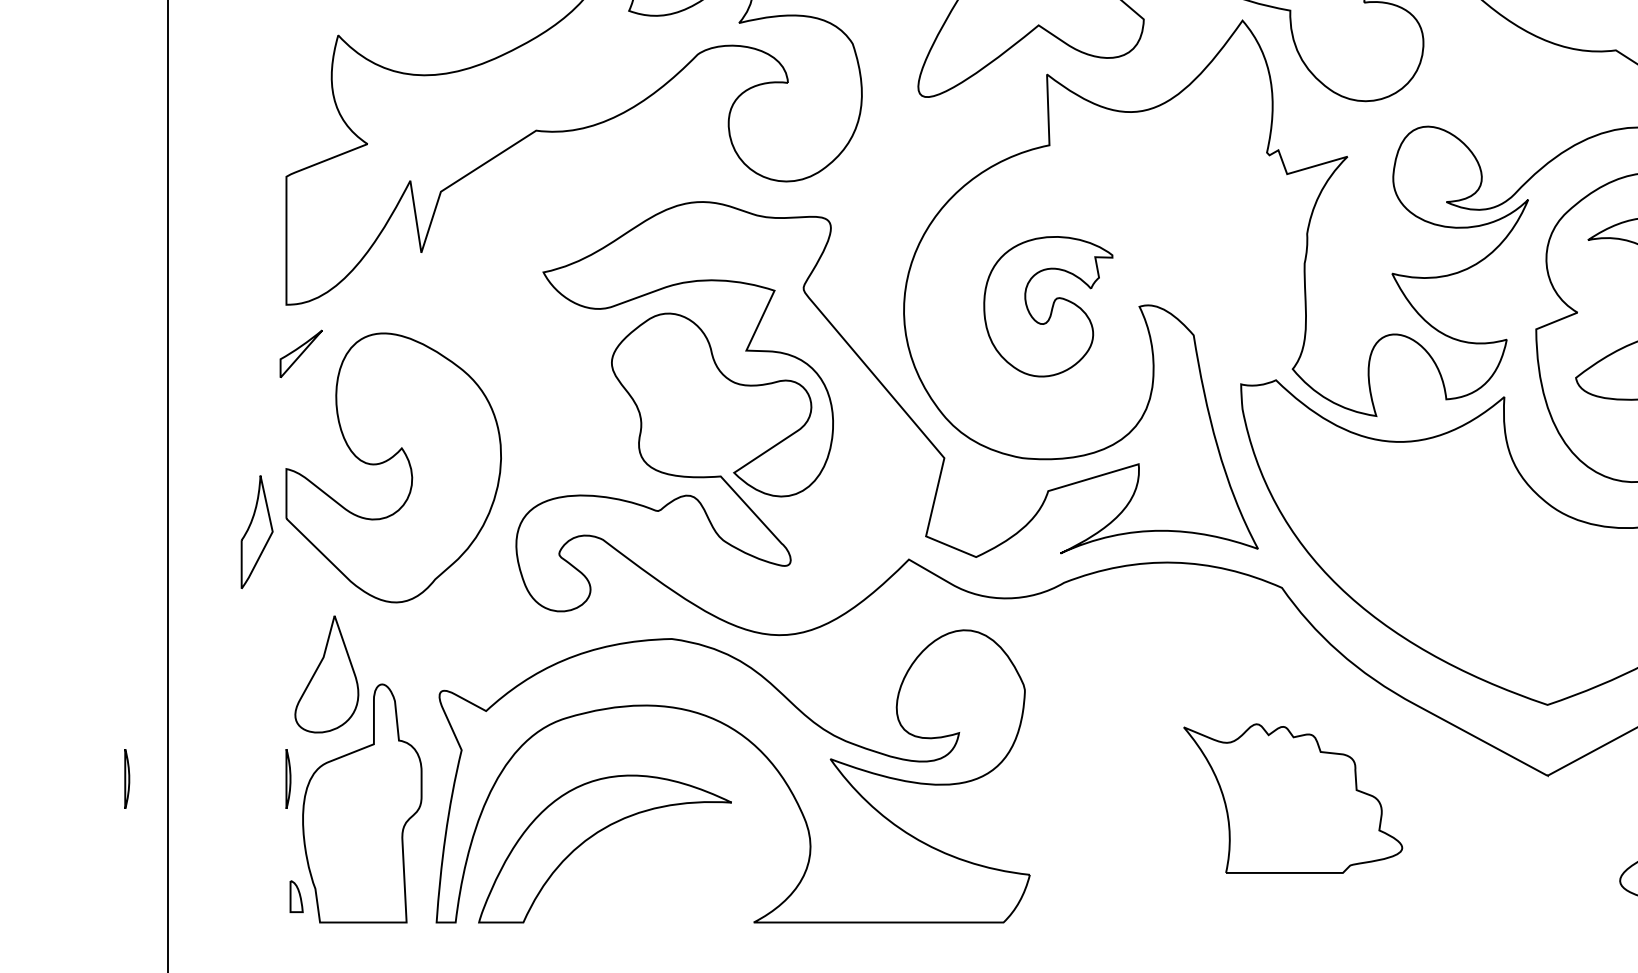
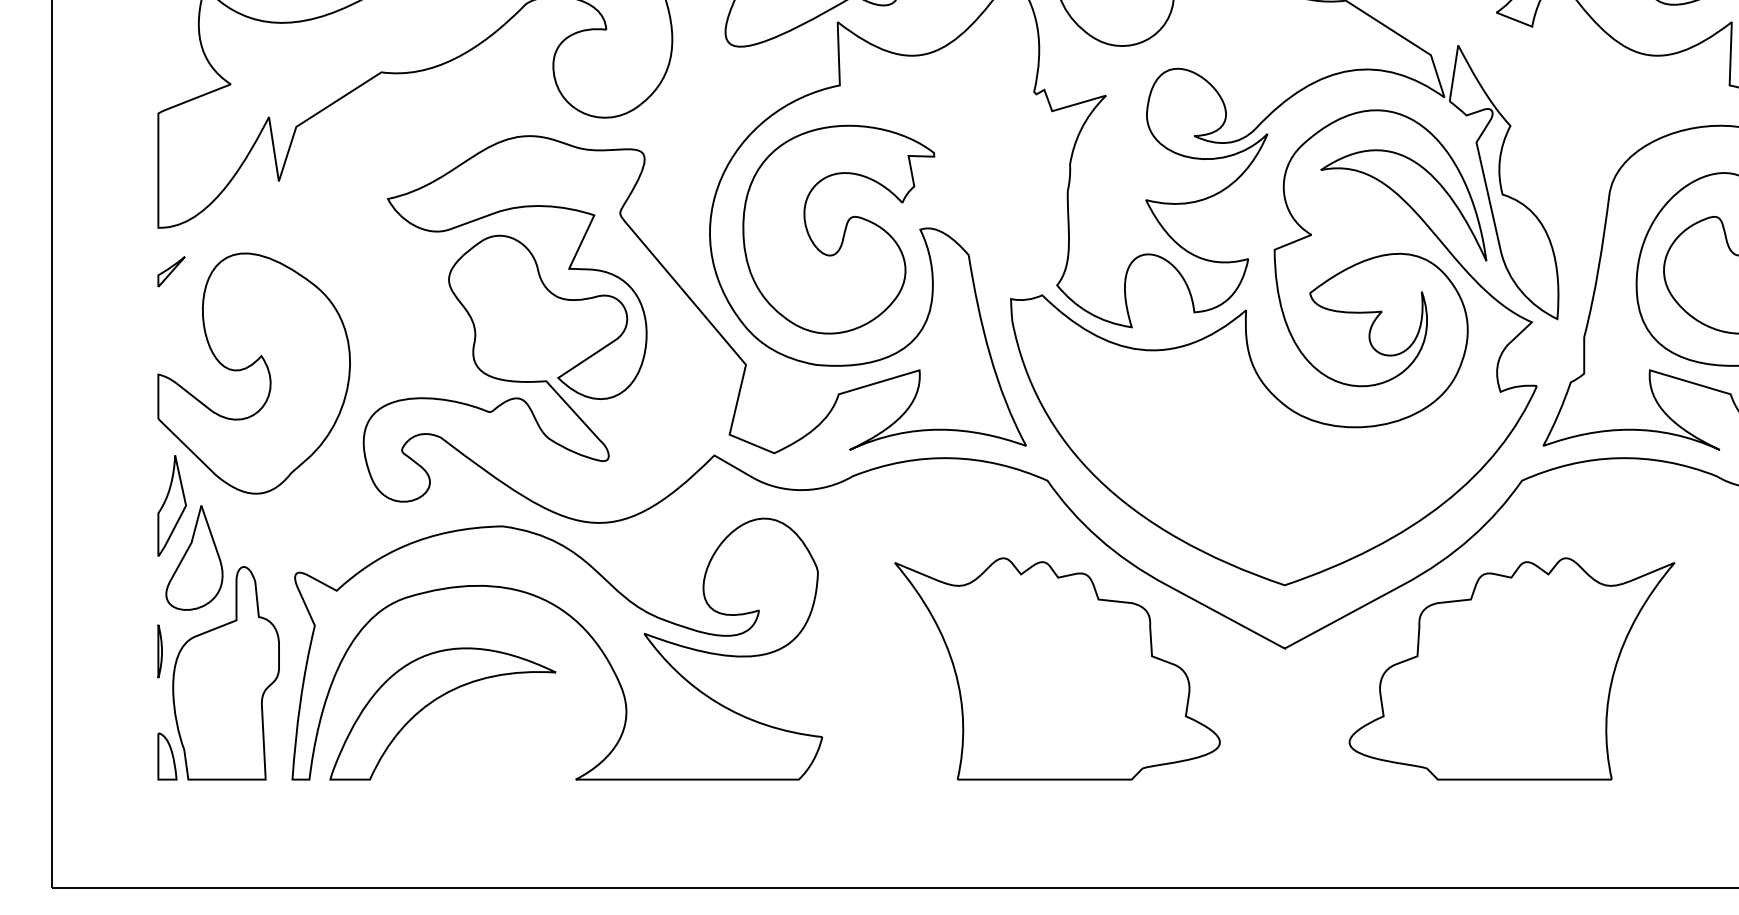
part: (1047, 306) -> (838, 229), size x1.67
part: (301, 353) -> (171, 271), size x0.71
part: (256, 531) -> (171, 505), moved
part: (126, 779) -> (15, 651), removed
part: (1293, 798) -> (1057, 668), size x1.67
part: (296, 896) -> (167, 756), size x1.67

